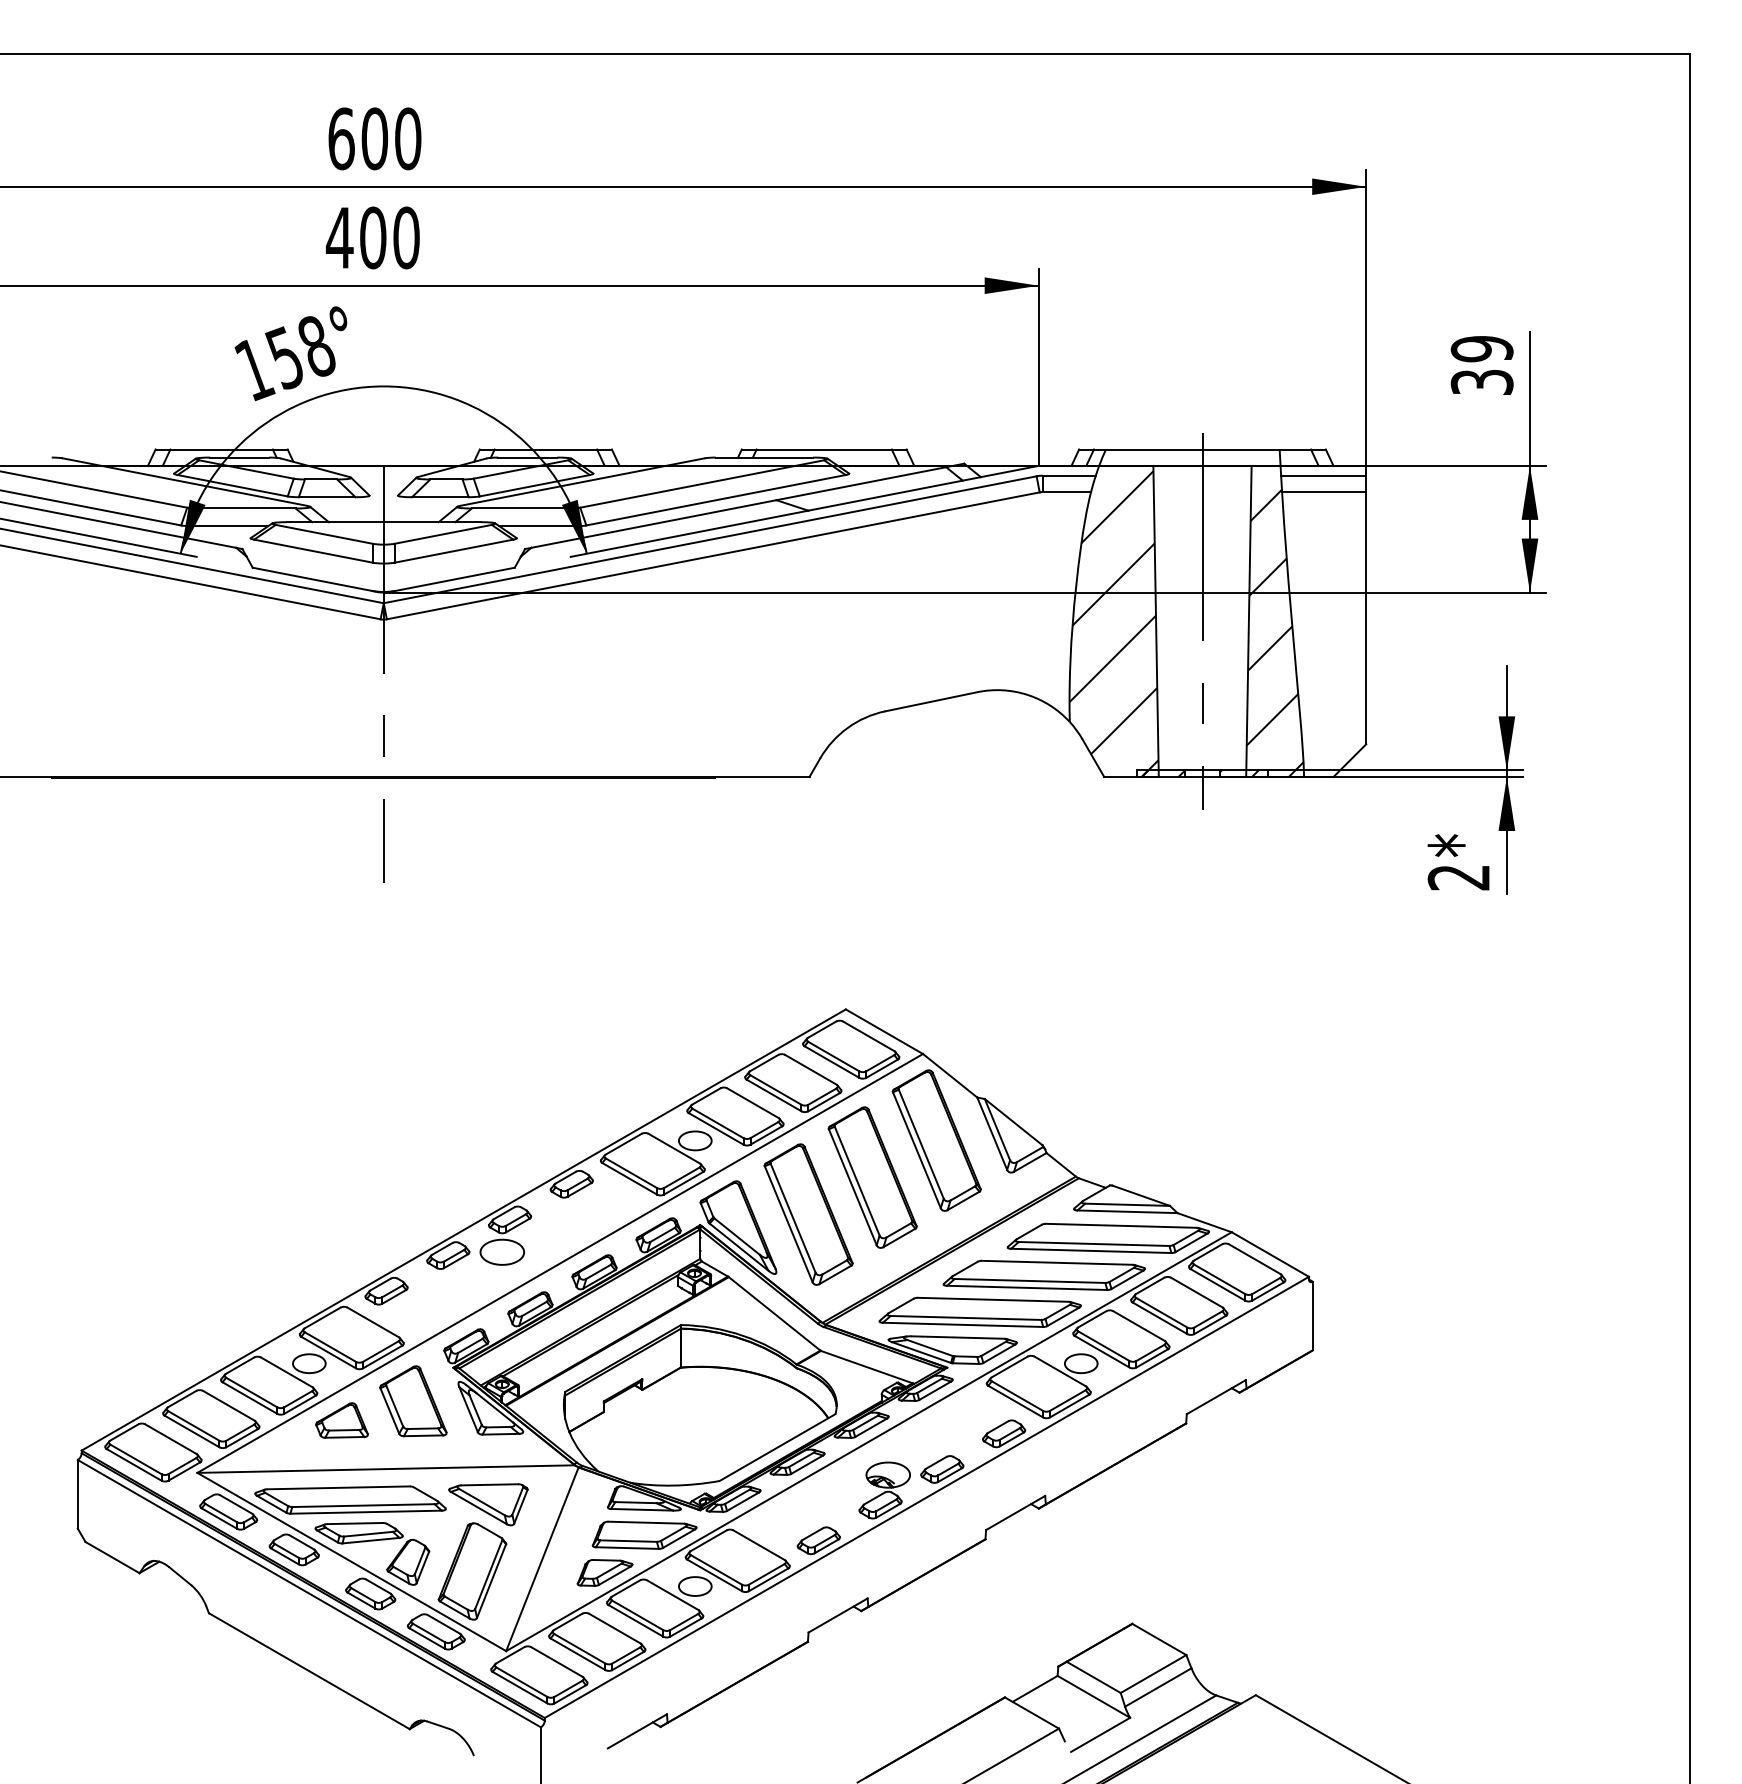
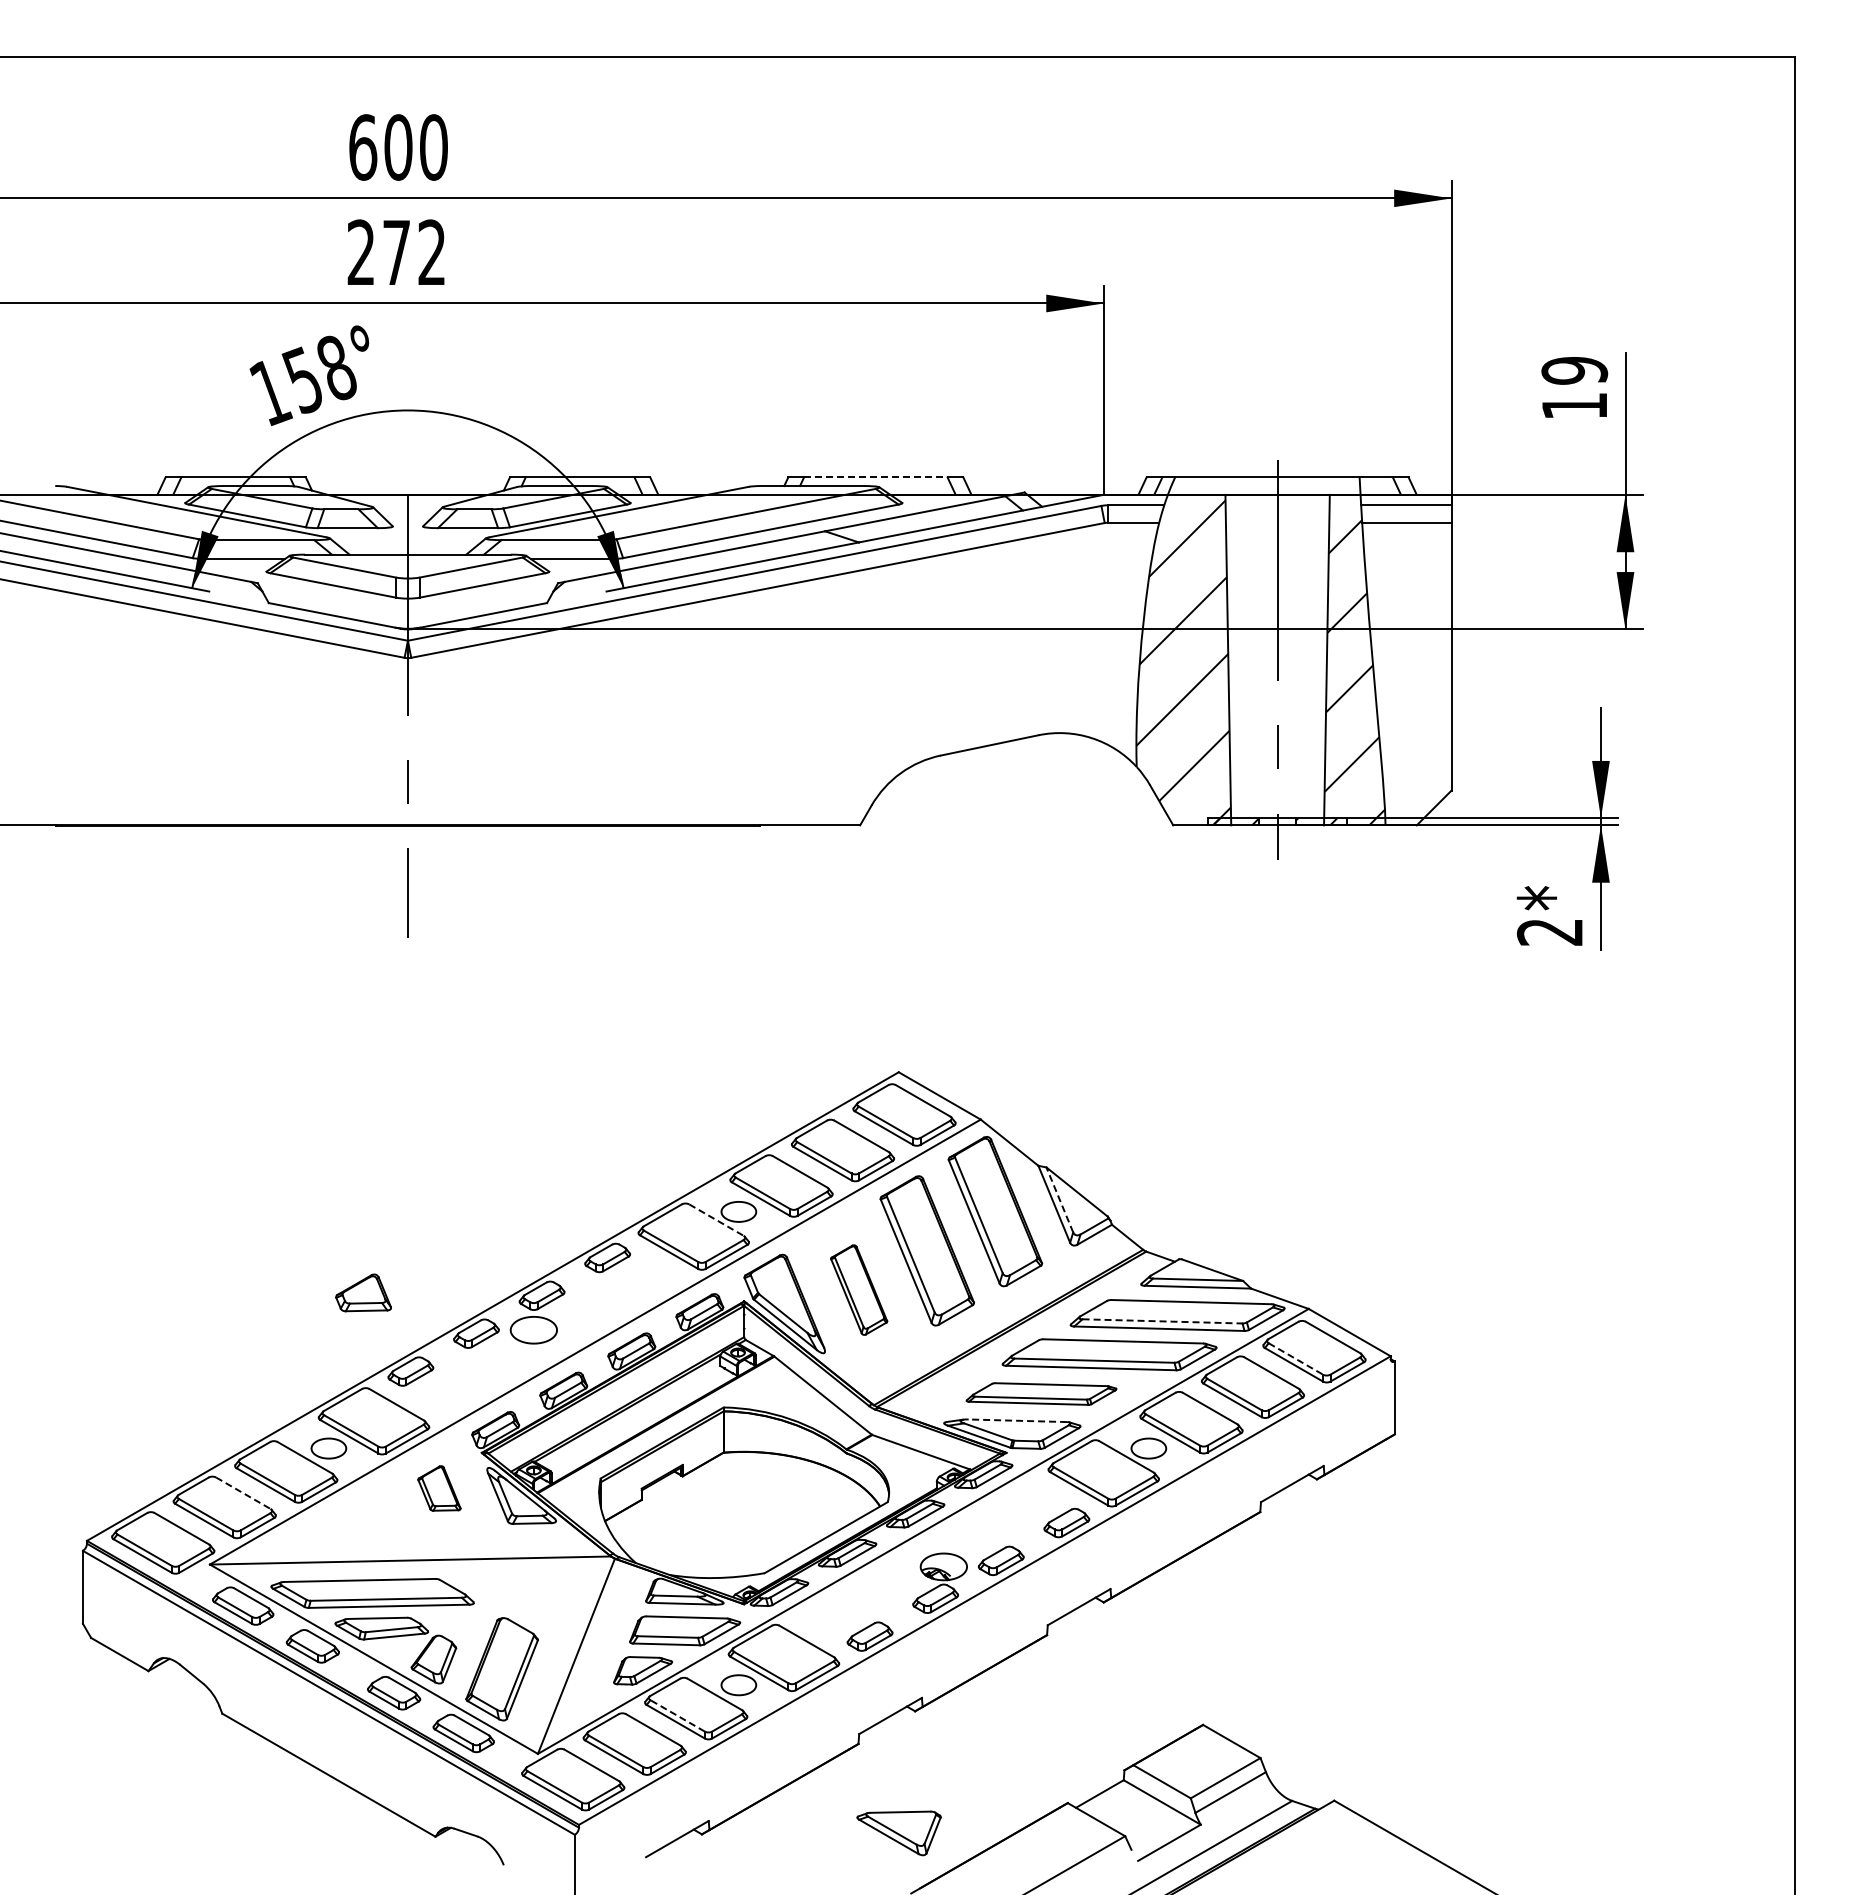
text: (372, 237) -> (396, 252), 400 -> 272
text: (1481, 381) -> (1574, 405), 39 -> 19
line: (823, 449) -> (875, 477), solid -> dashed
line: (997, 1129) -> (1059, 1199), solid -> dashed
line: (674, 1149) -> (716, 1220), solid -> dashed
part: (807, 1213) -> (858, 1289), size x0.6
line: (1094, 1244) -> (1162, 1321), solid -> dashed
line: (1220, 1279) -> (1296, 1359), solid -> dashed
part: (980, 1311) -> (1041, 1393), size x0.7
line: (957, 1337) -> (1017, 1420), solid -> dashed
part: (413, 1401) -> (439, 1488), size x0.6
line: (228, 1406) -> (243, 1493), solid -> dashed
part: (341, 1420) -> (363, 1292), moved
part: (487, 1504) -> (898, 1833), moved
line: (637, 1614) -> (677, 1715), solid -> dashed

